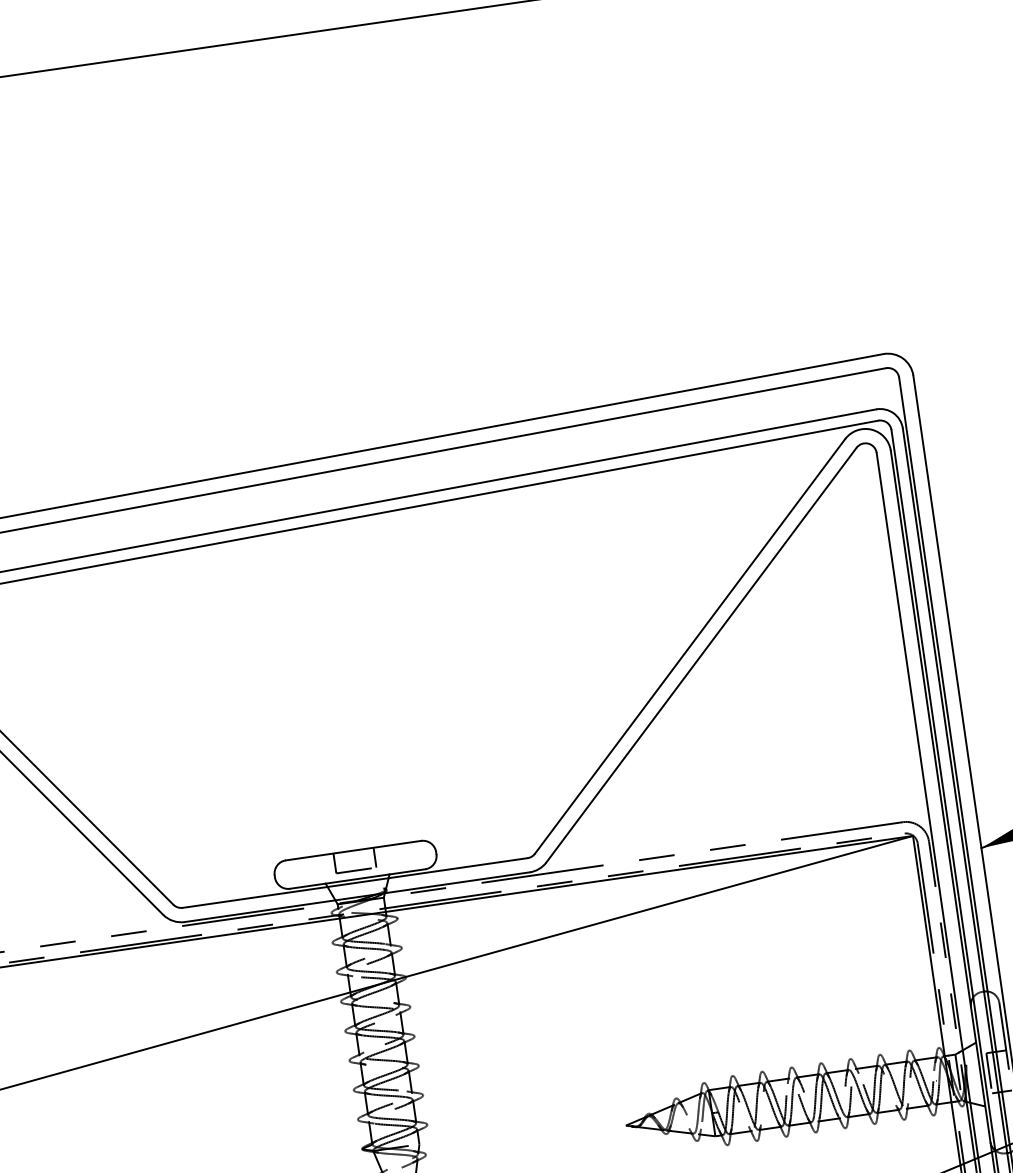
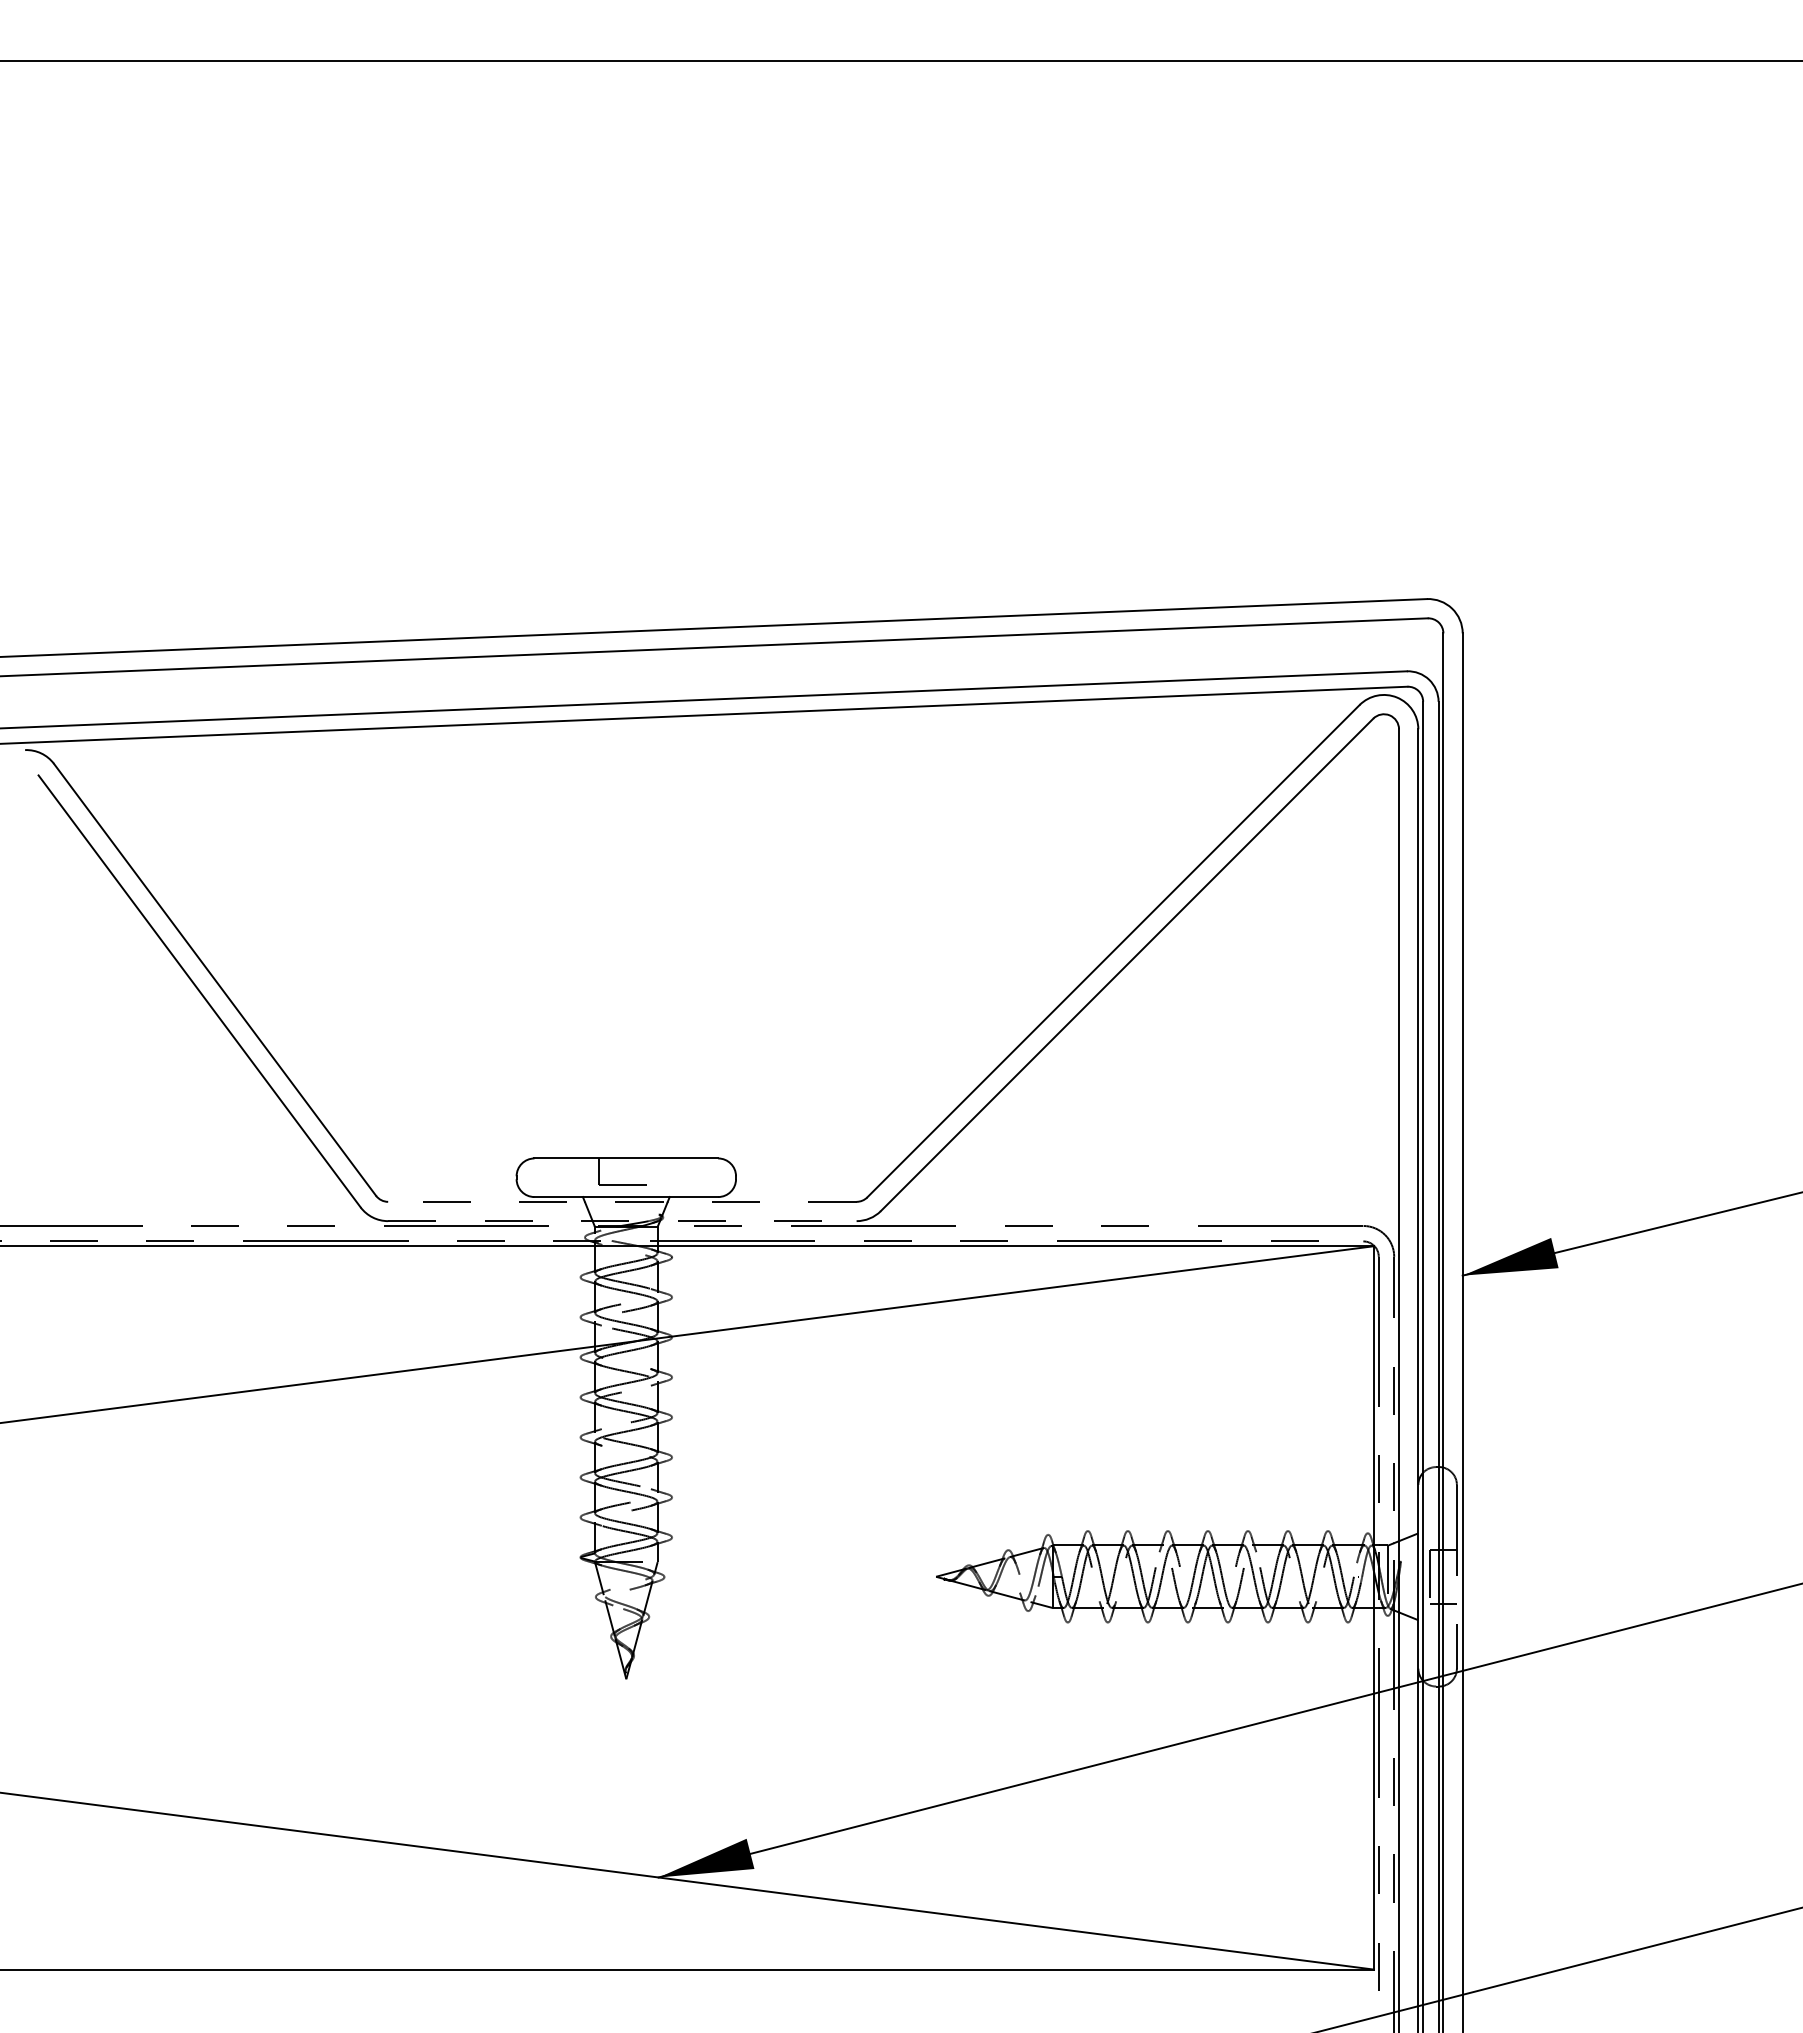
line: (374, 857) -> (653, 1171), removed
line: (354, 882) -> (621, 1201), solid -> dashed
line: (357, 897) -> (622, 1221), solid -> dashed

